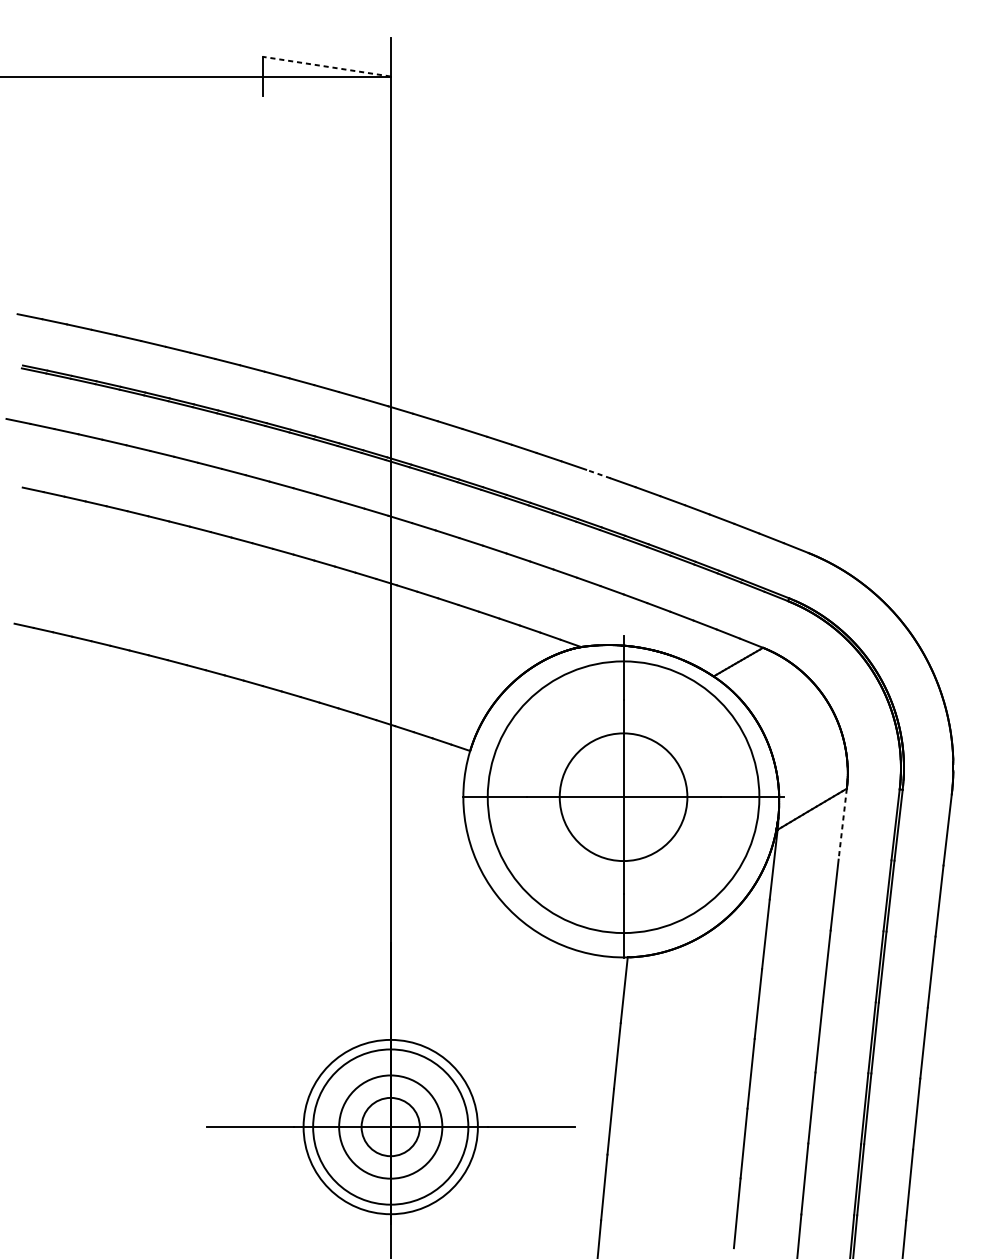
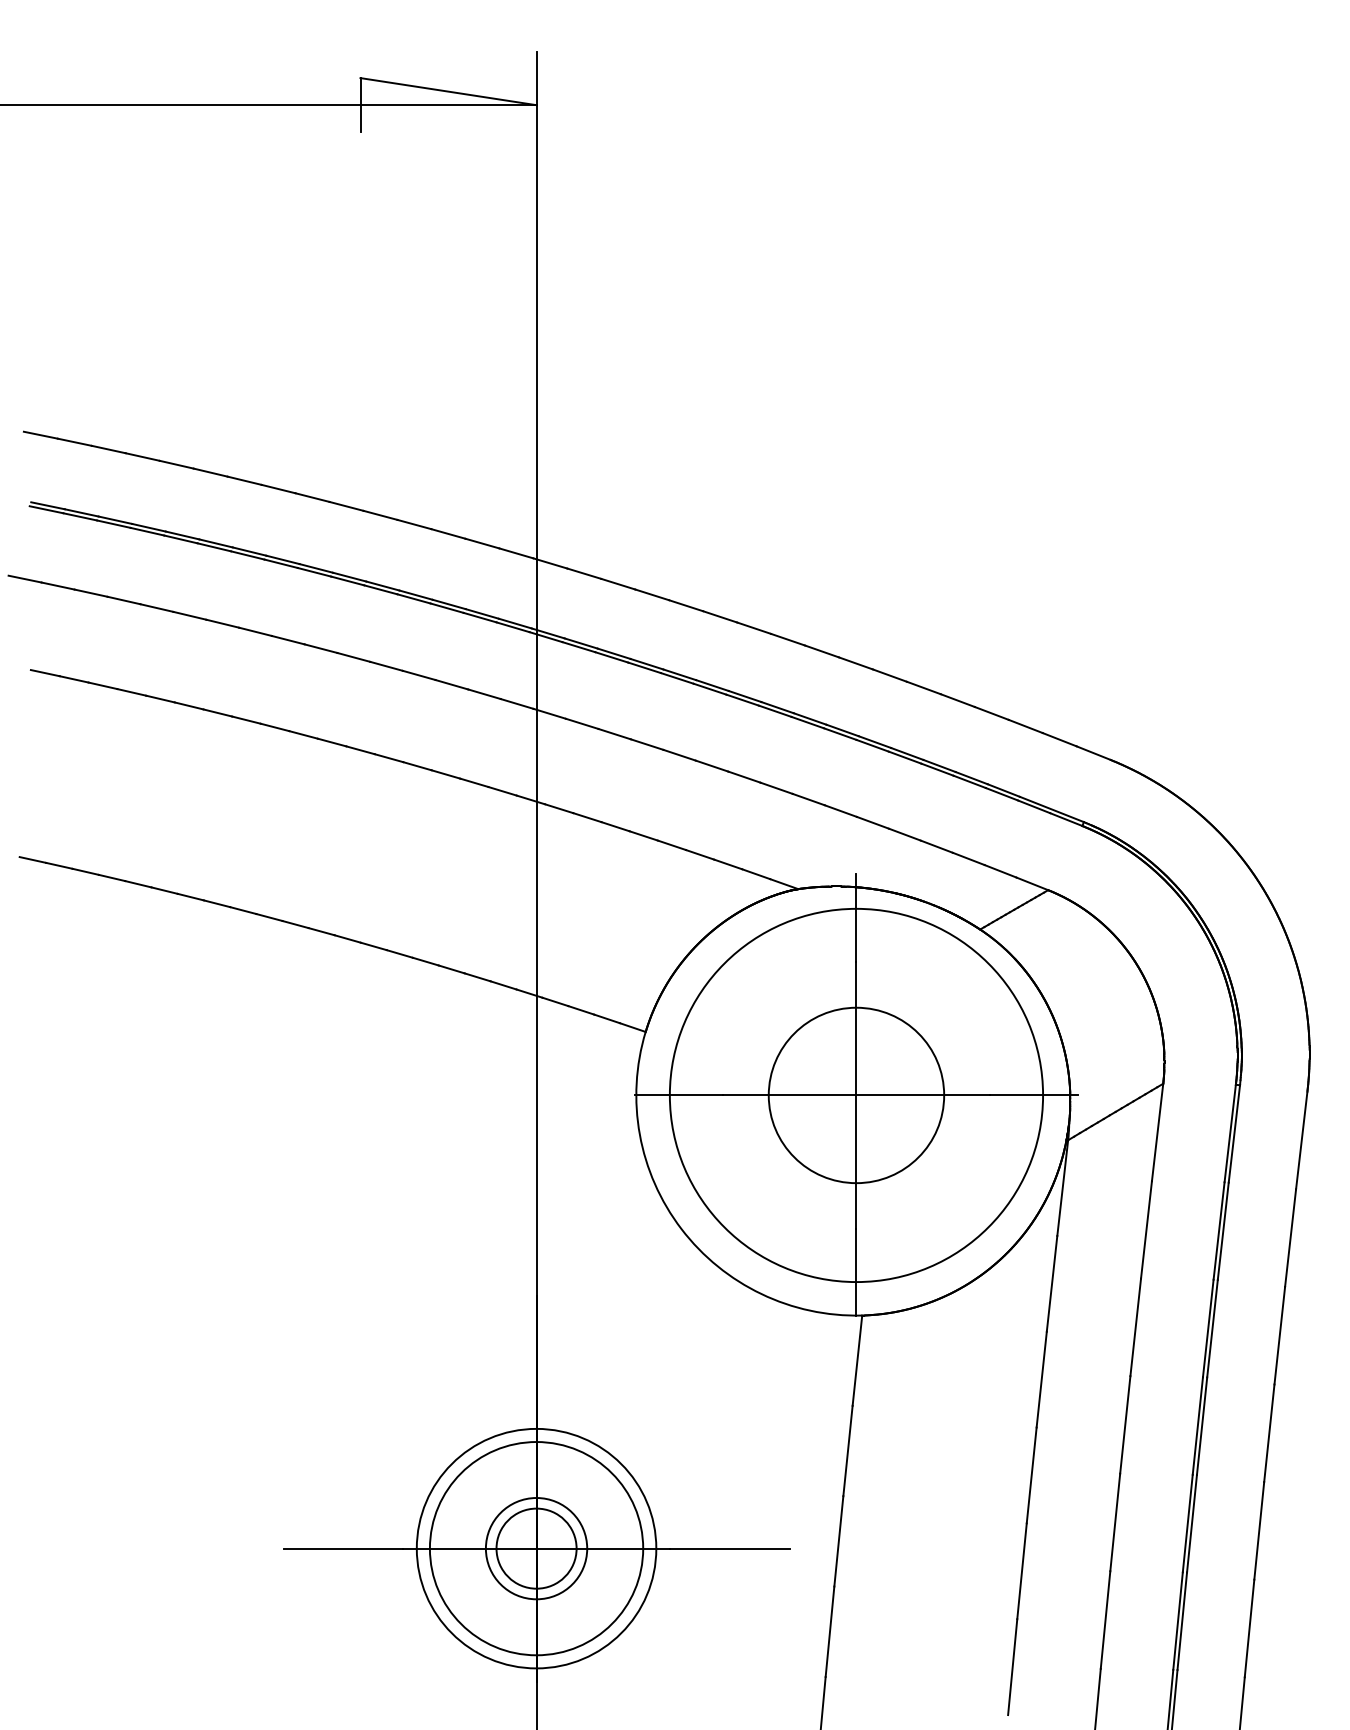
line: (326, 66) -> (448, 91), dashed -> solid
line: (598, 474) -> (822, 651), dashed -> solid
line: (842, 824) -> (1157, 1132), dashed -> solid
circle: (390, 1126) -> (536, 1548), size x0.71

